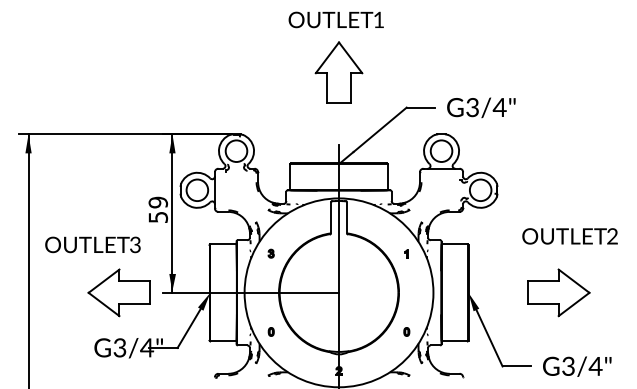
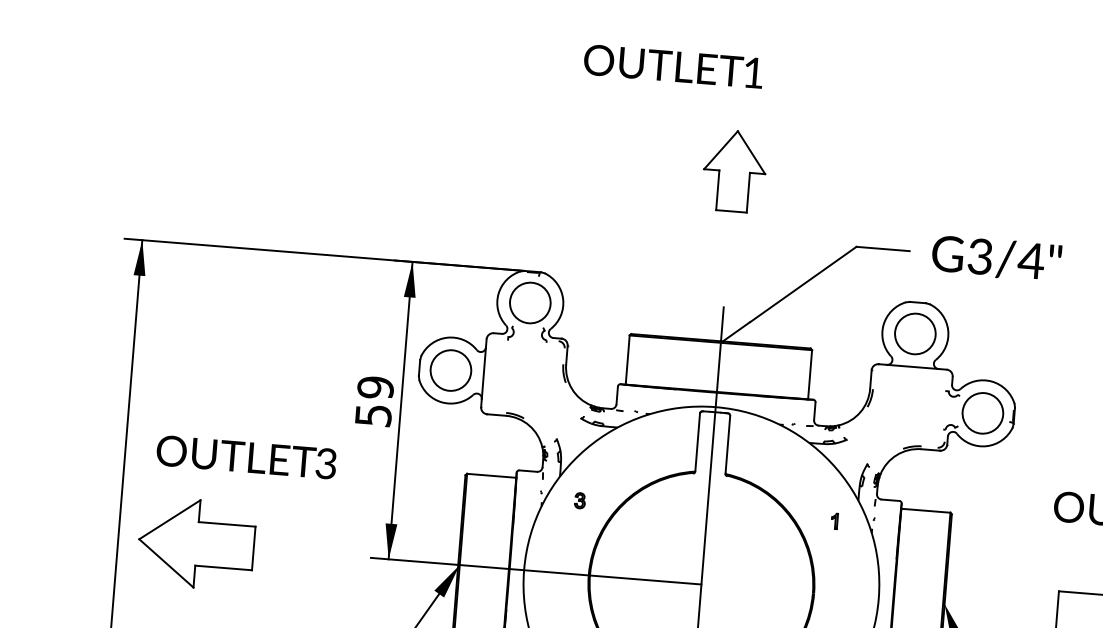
text: (335, 19) -> (672, 65), moved
part: (338, 72) -> (733, 170), size x0.7
part: (118, 292) -> (195, 543), moved

